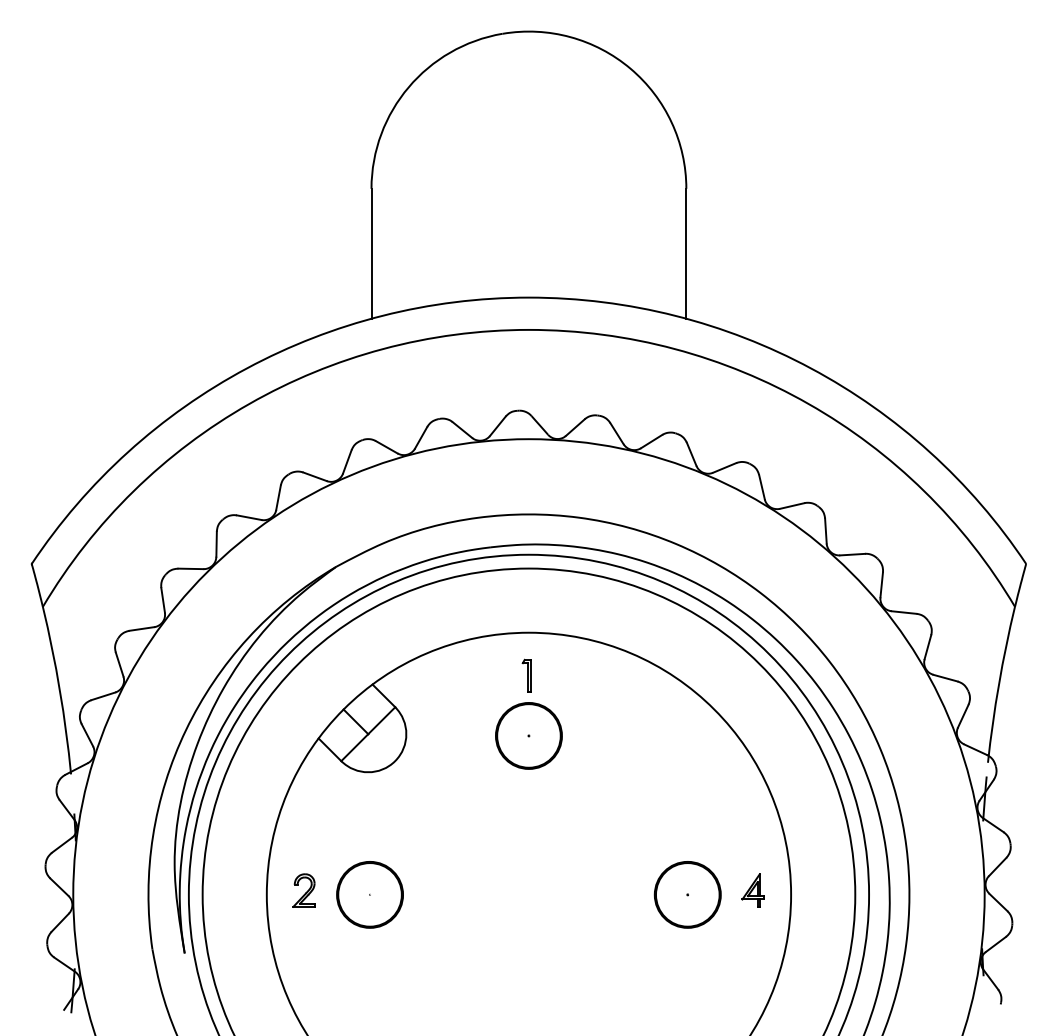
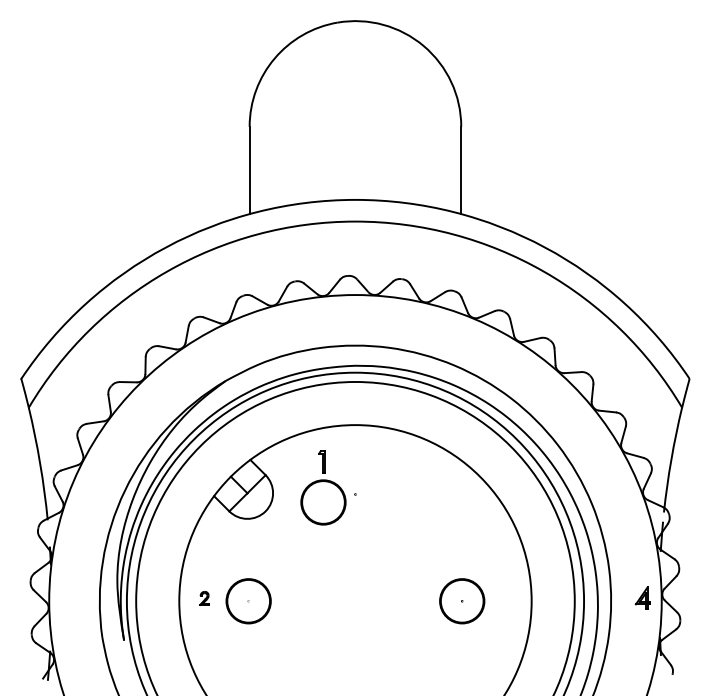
part: (529, 713) -> (323, 487), moved
part: (752, 889) -> (642, 597), moved
part: (304, 890) -> (204, 598), size x0.6

